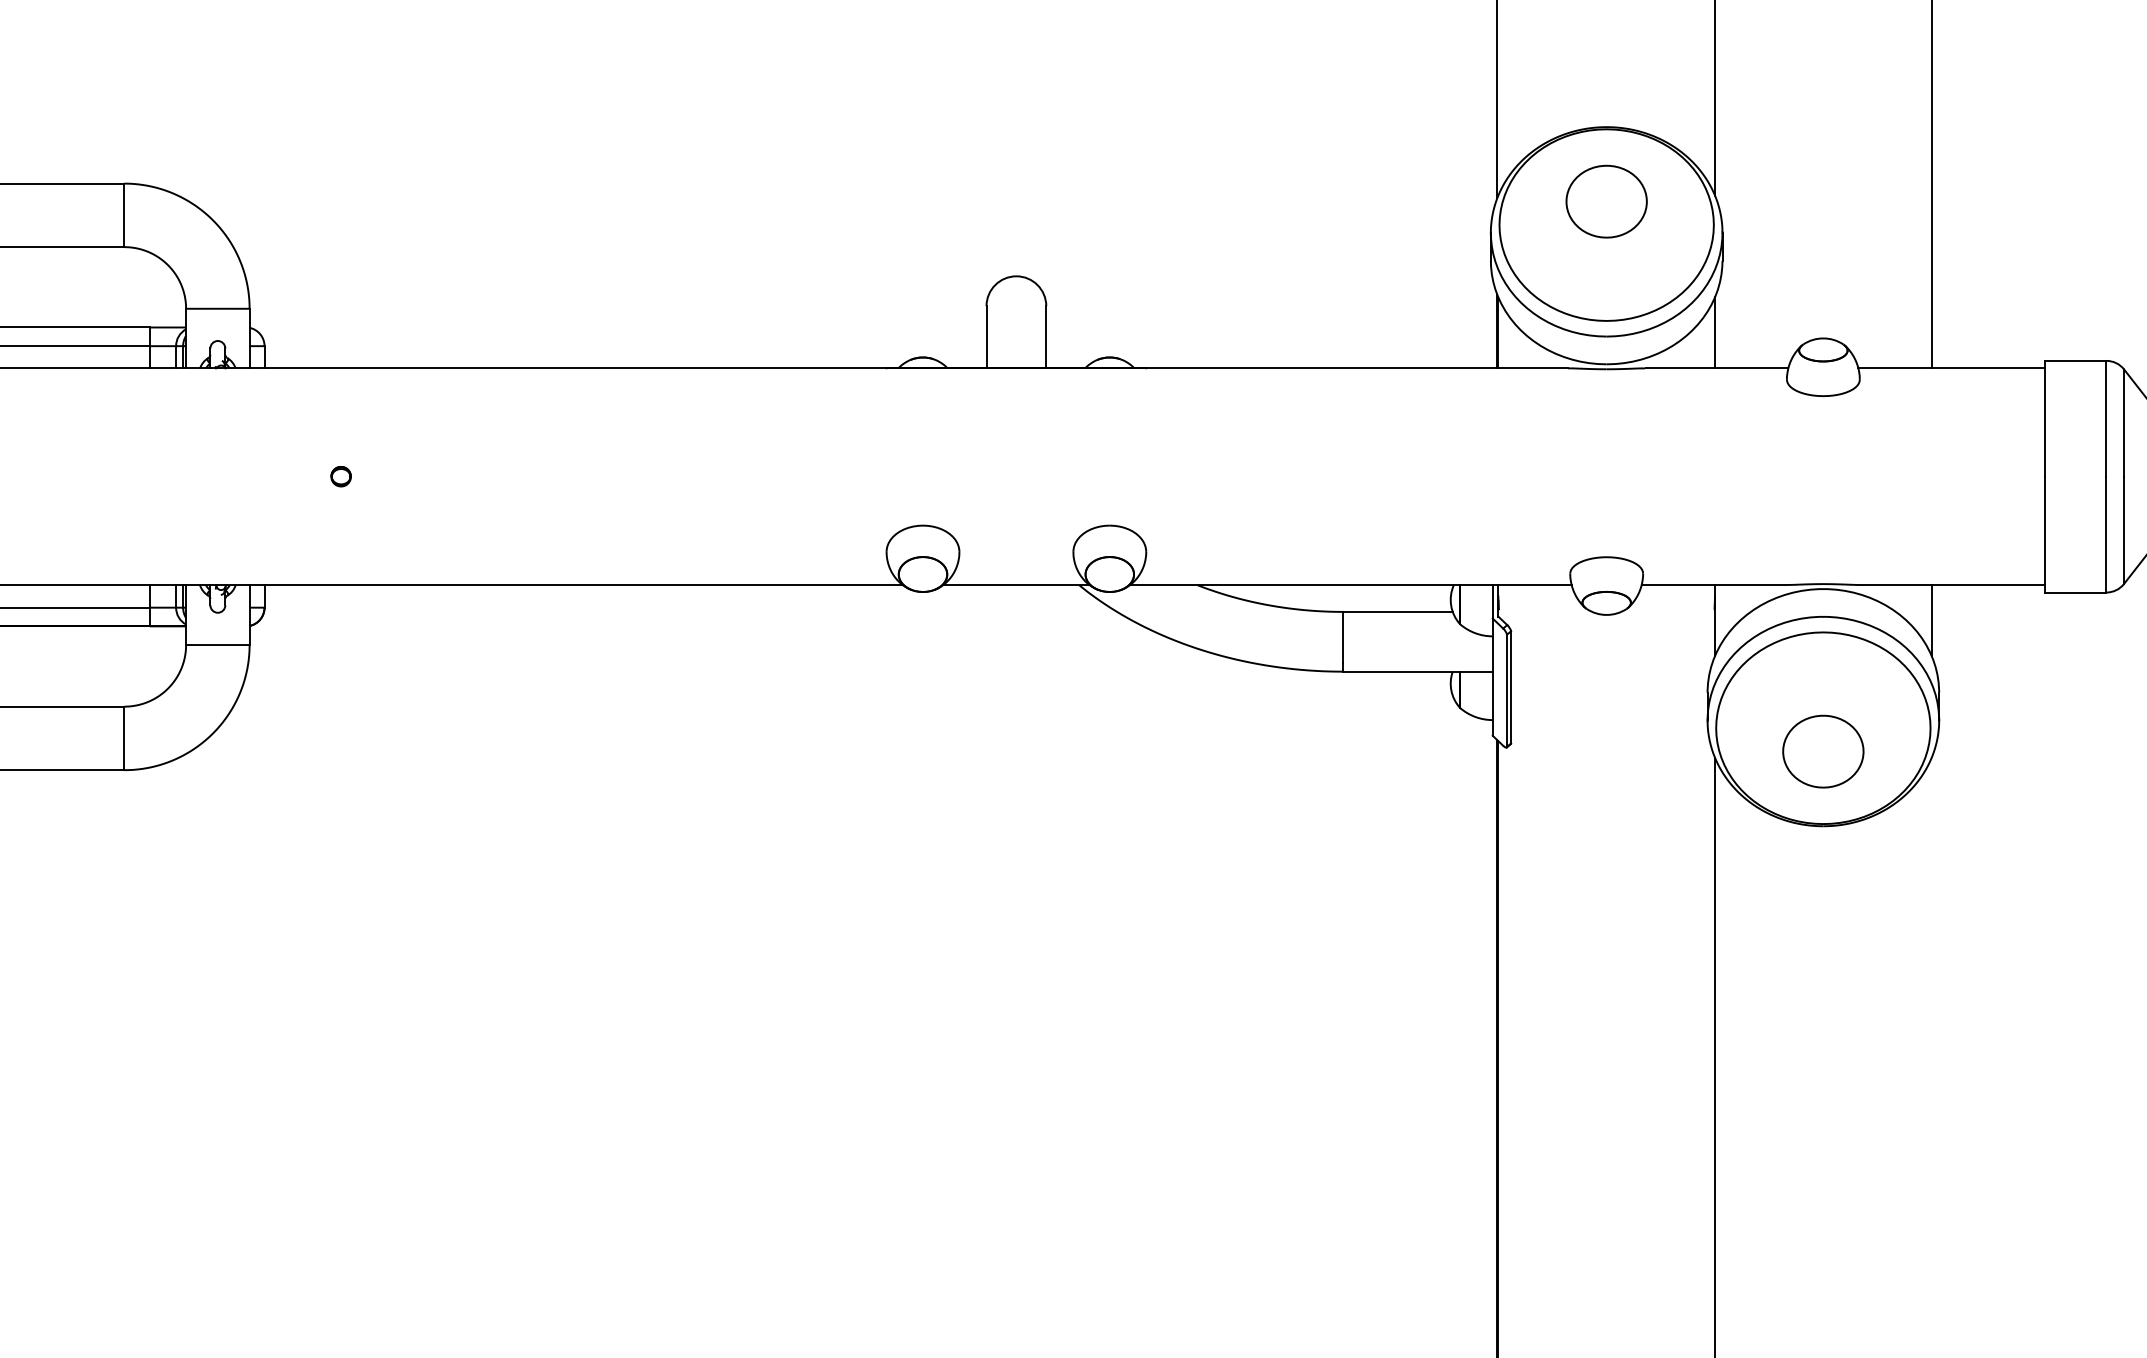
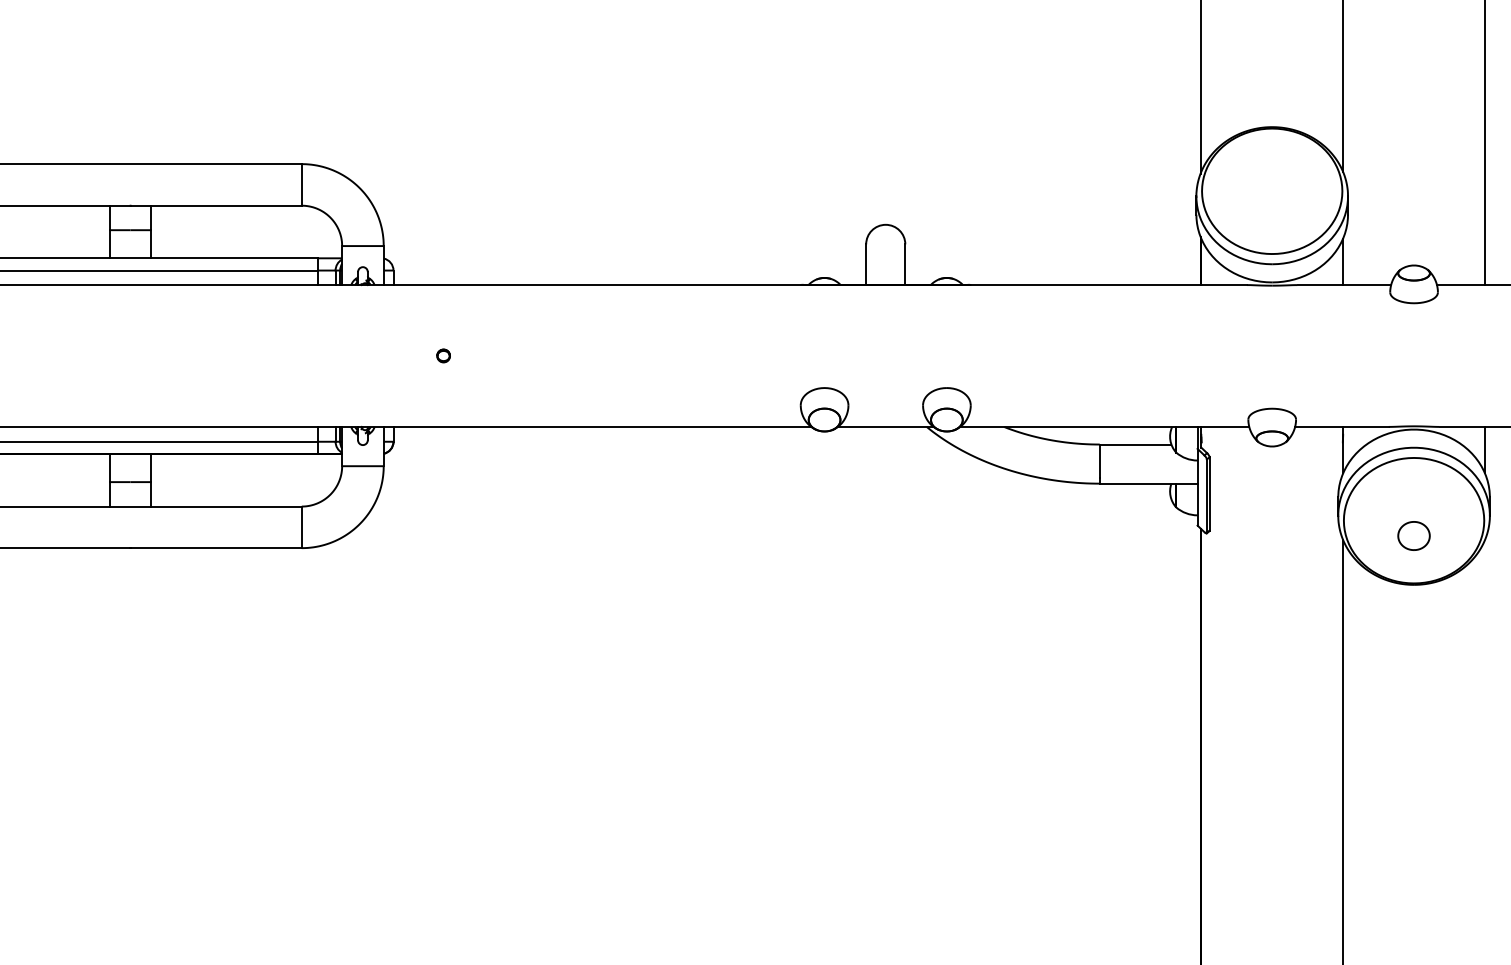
part: (1607, 200) -> (1272, 175), removed
part: (1822, 750) -> (1413, 535), size x0.6

